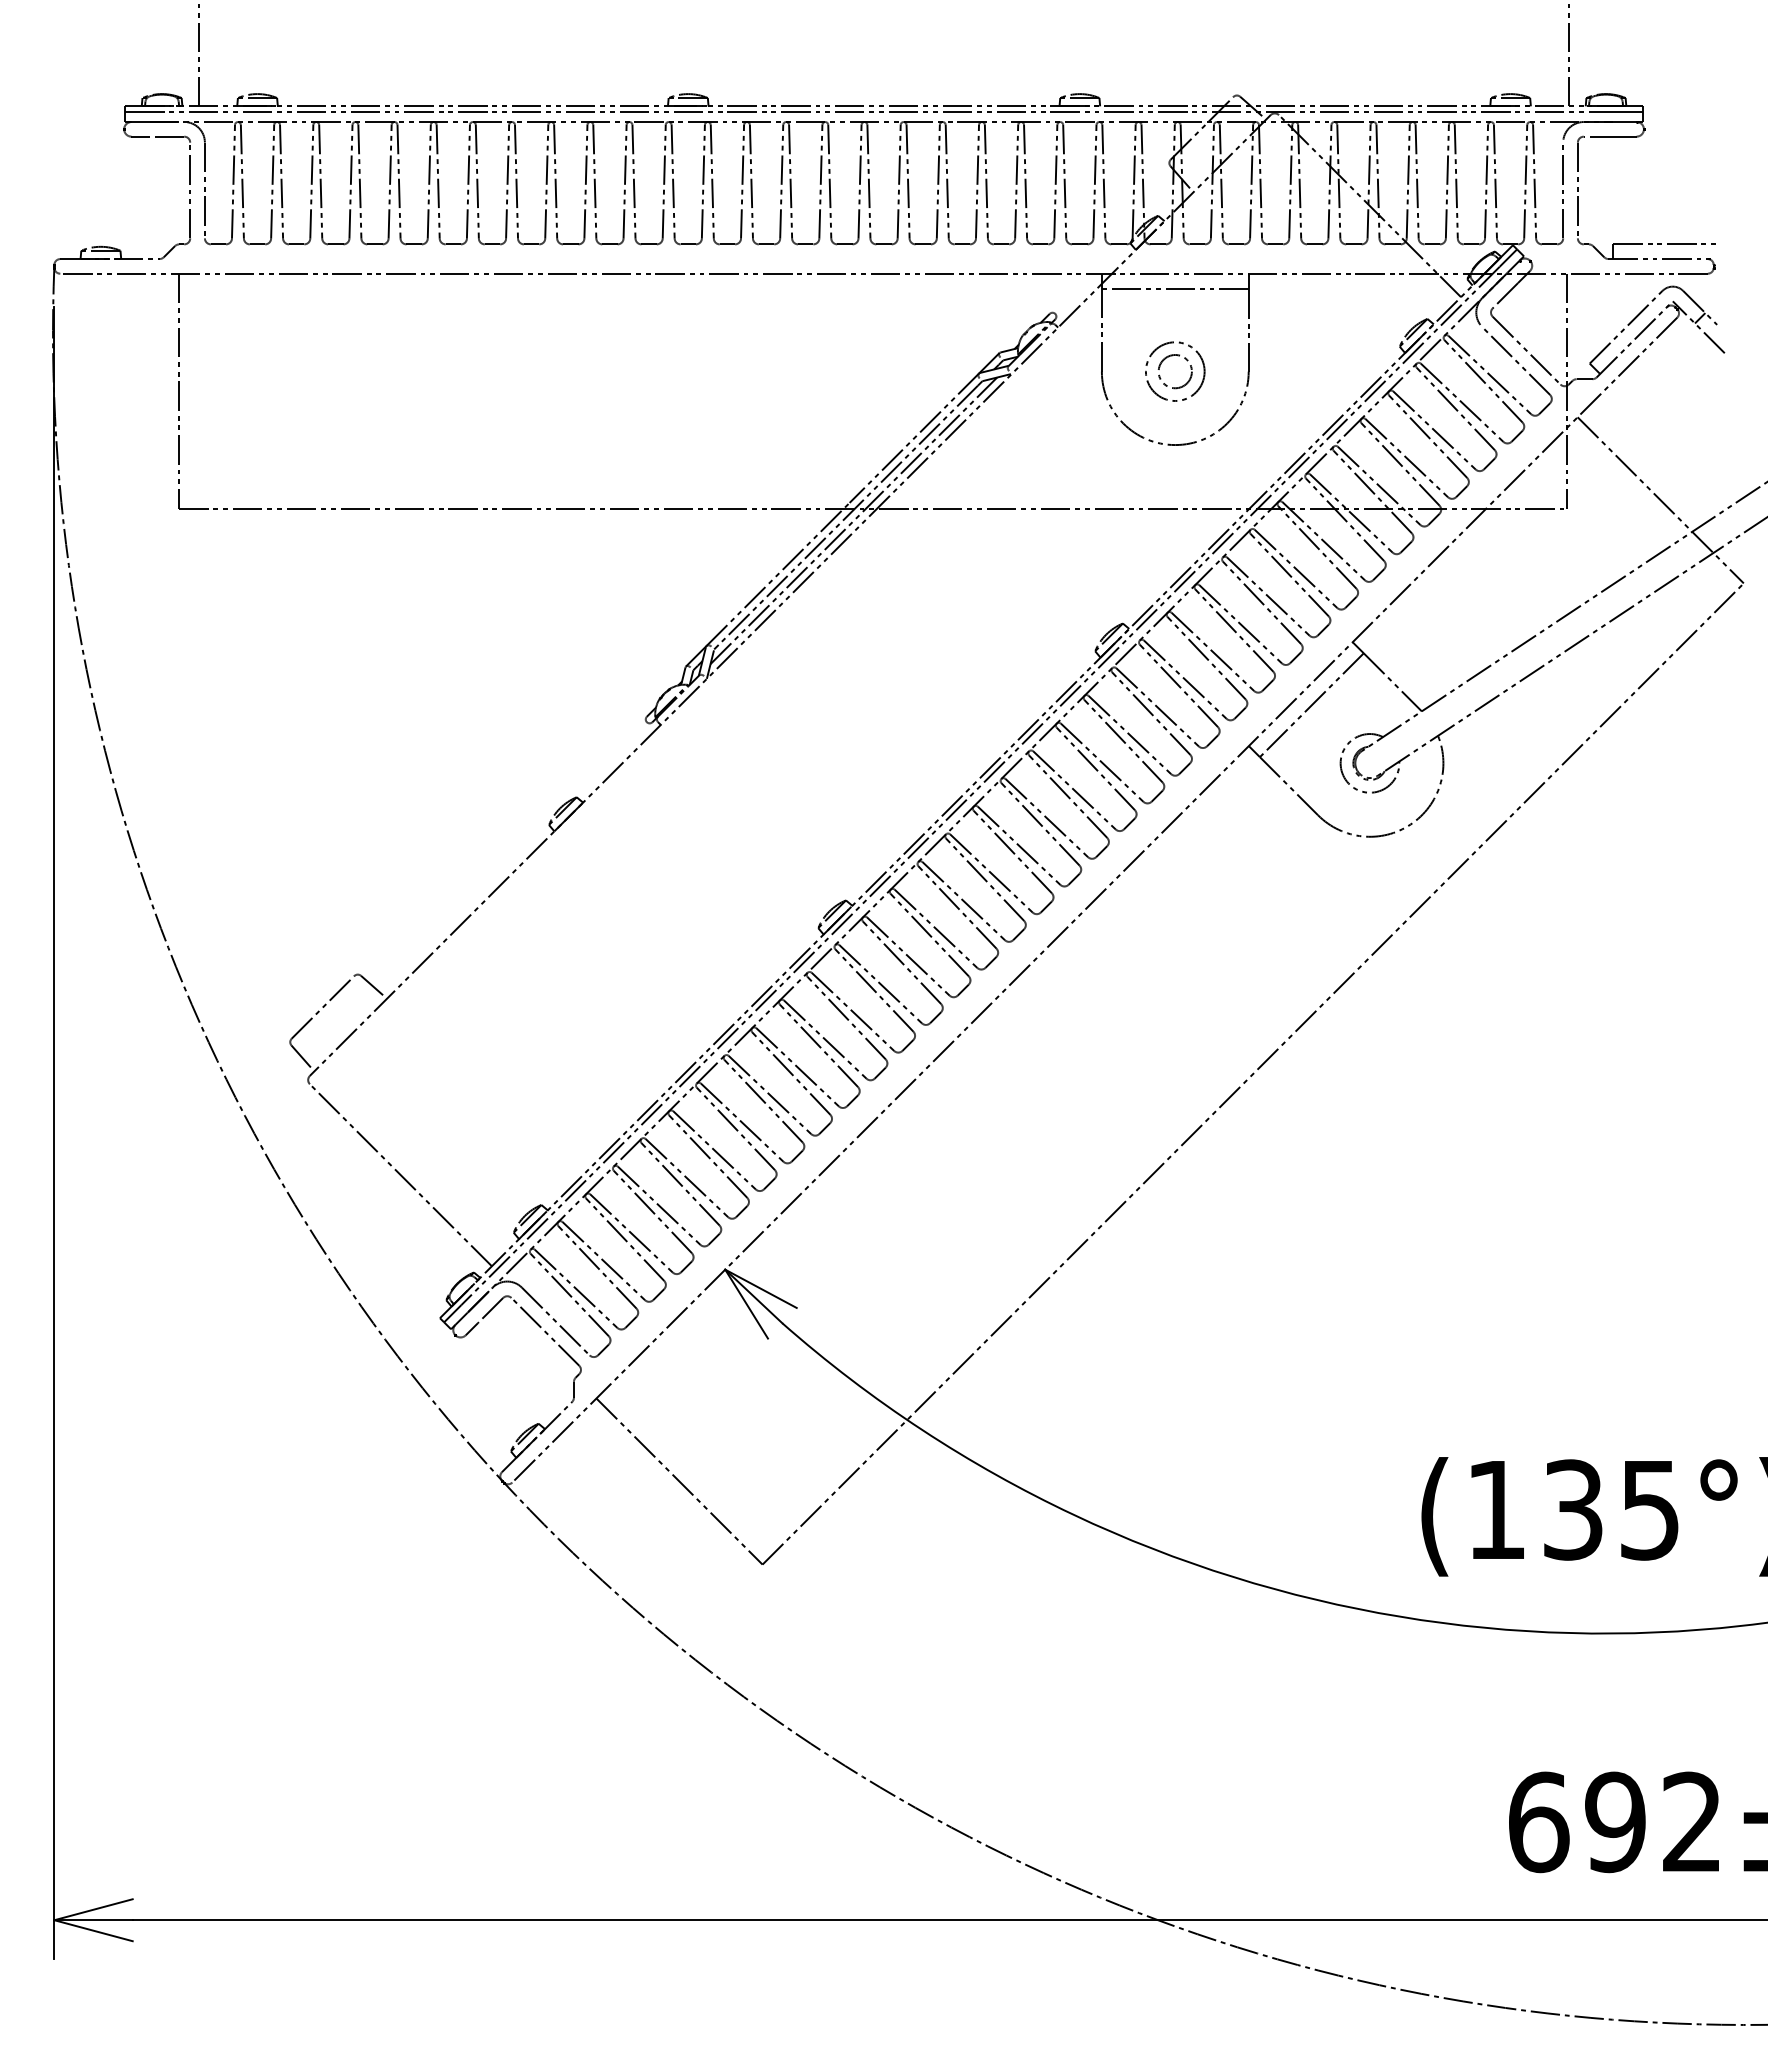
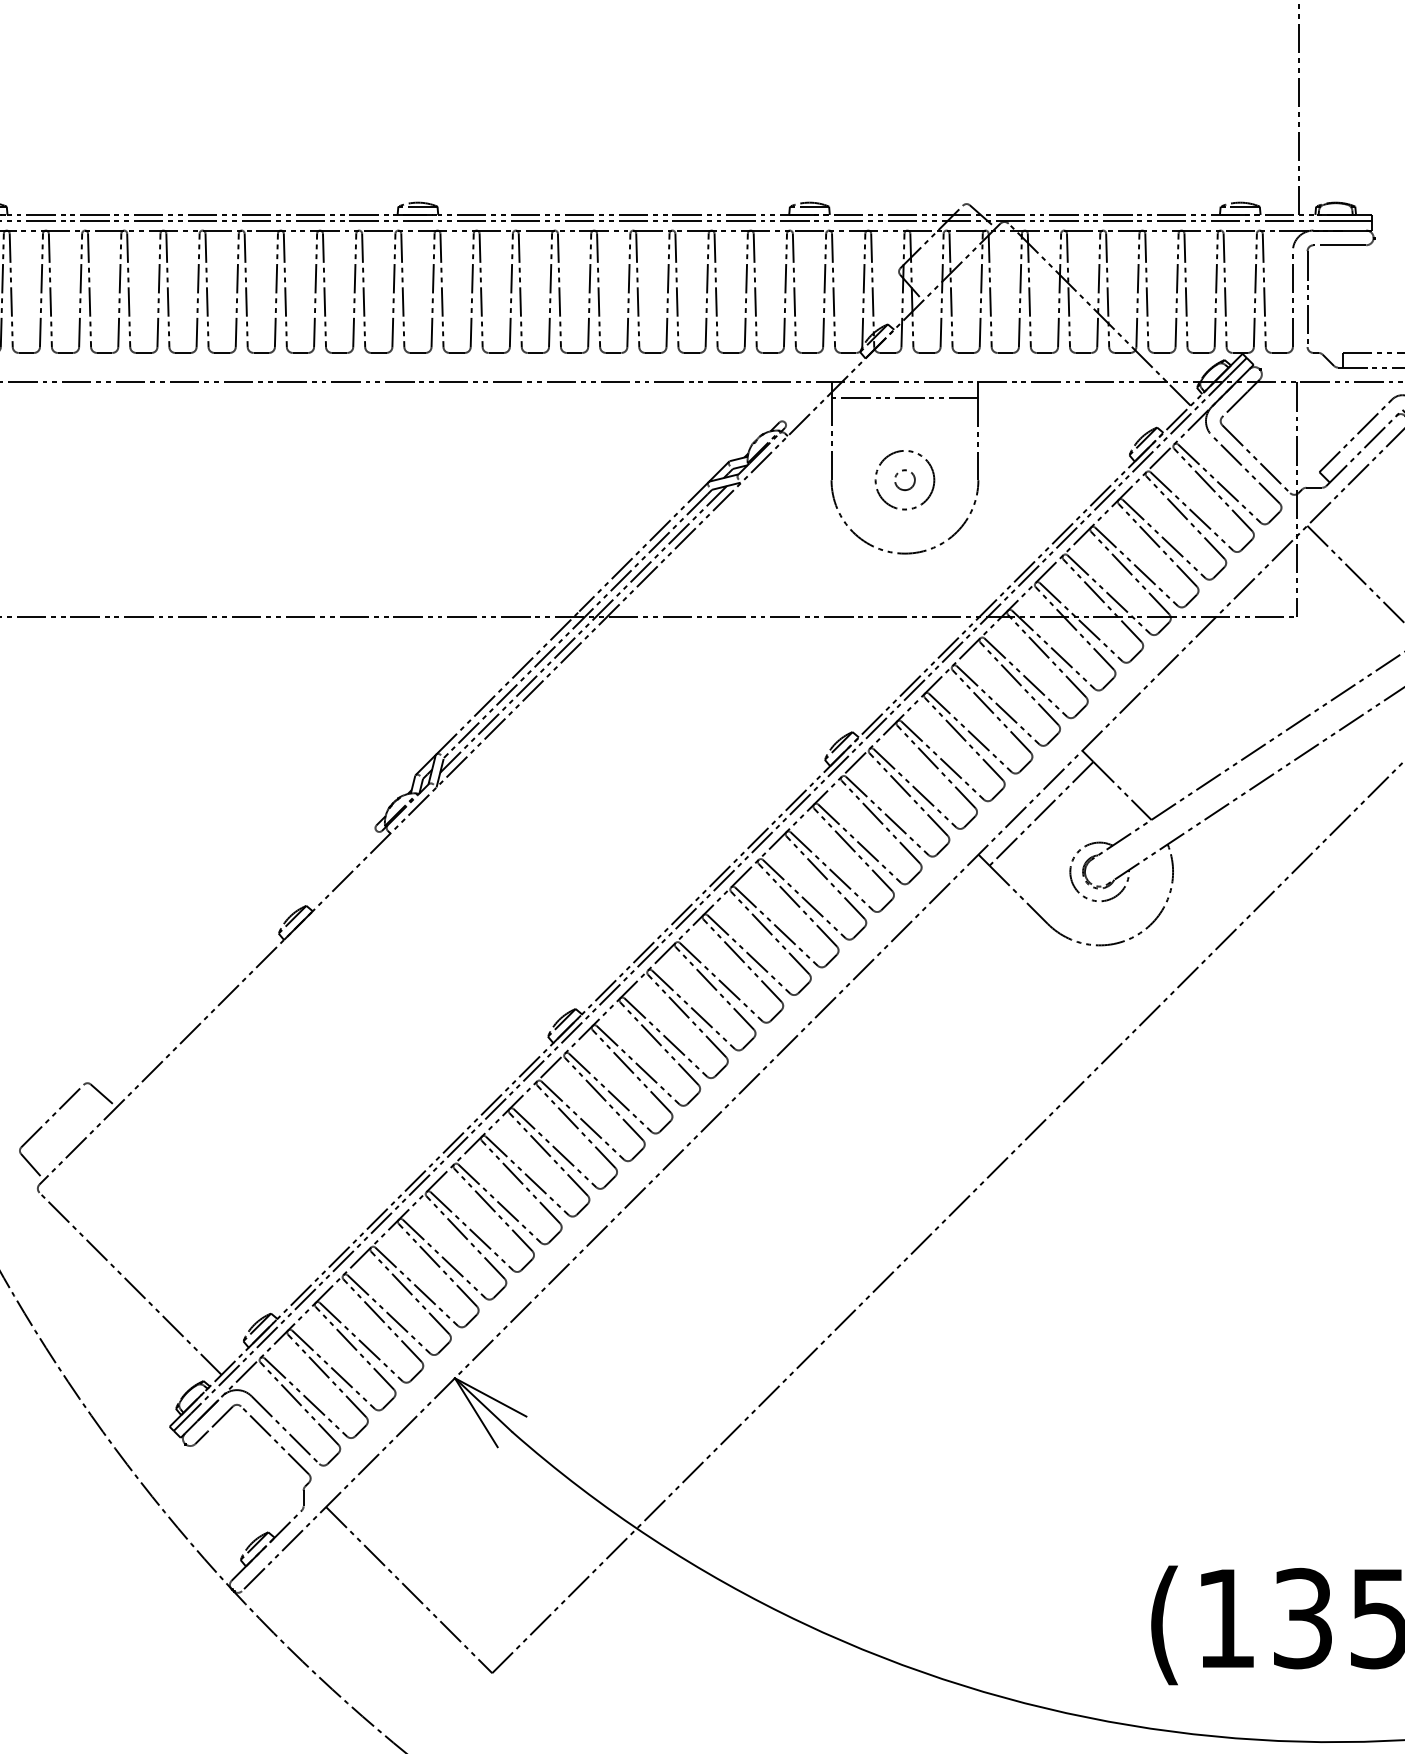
circle: (1174, 371) -> (904, 480), size x0.6

